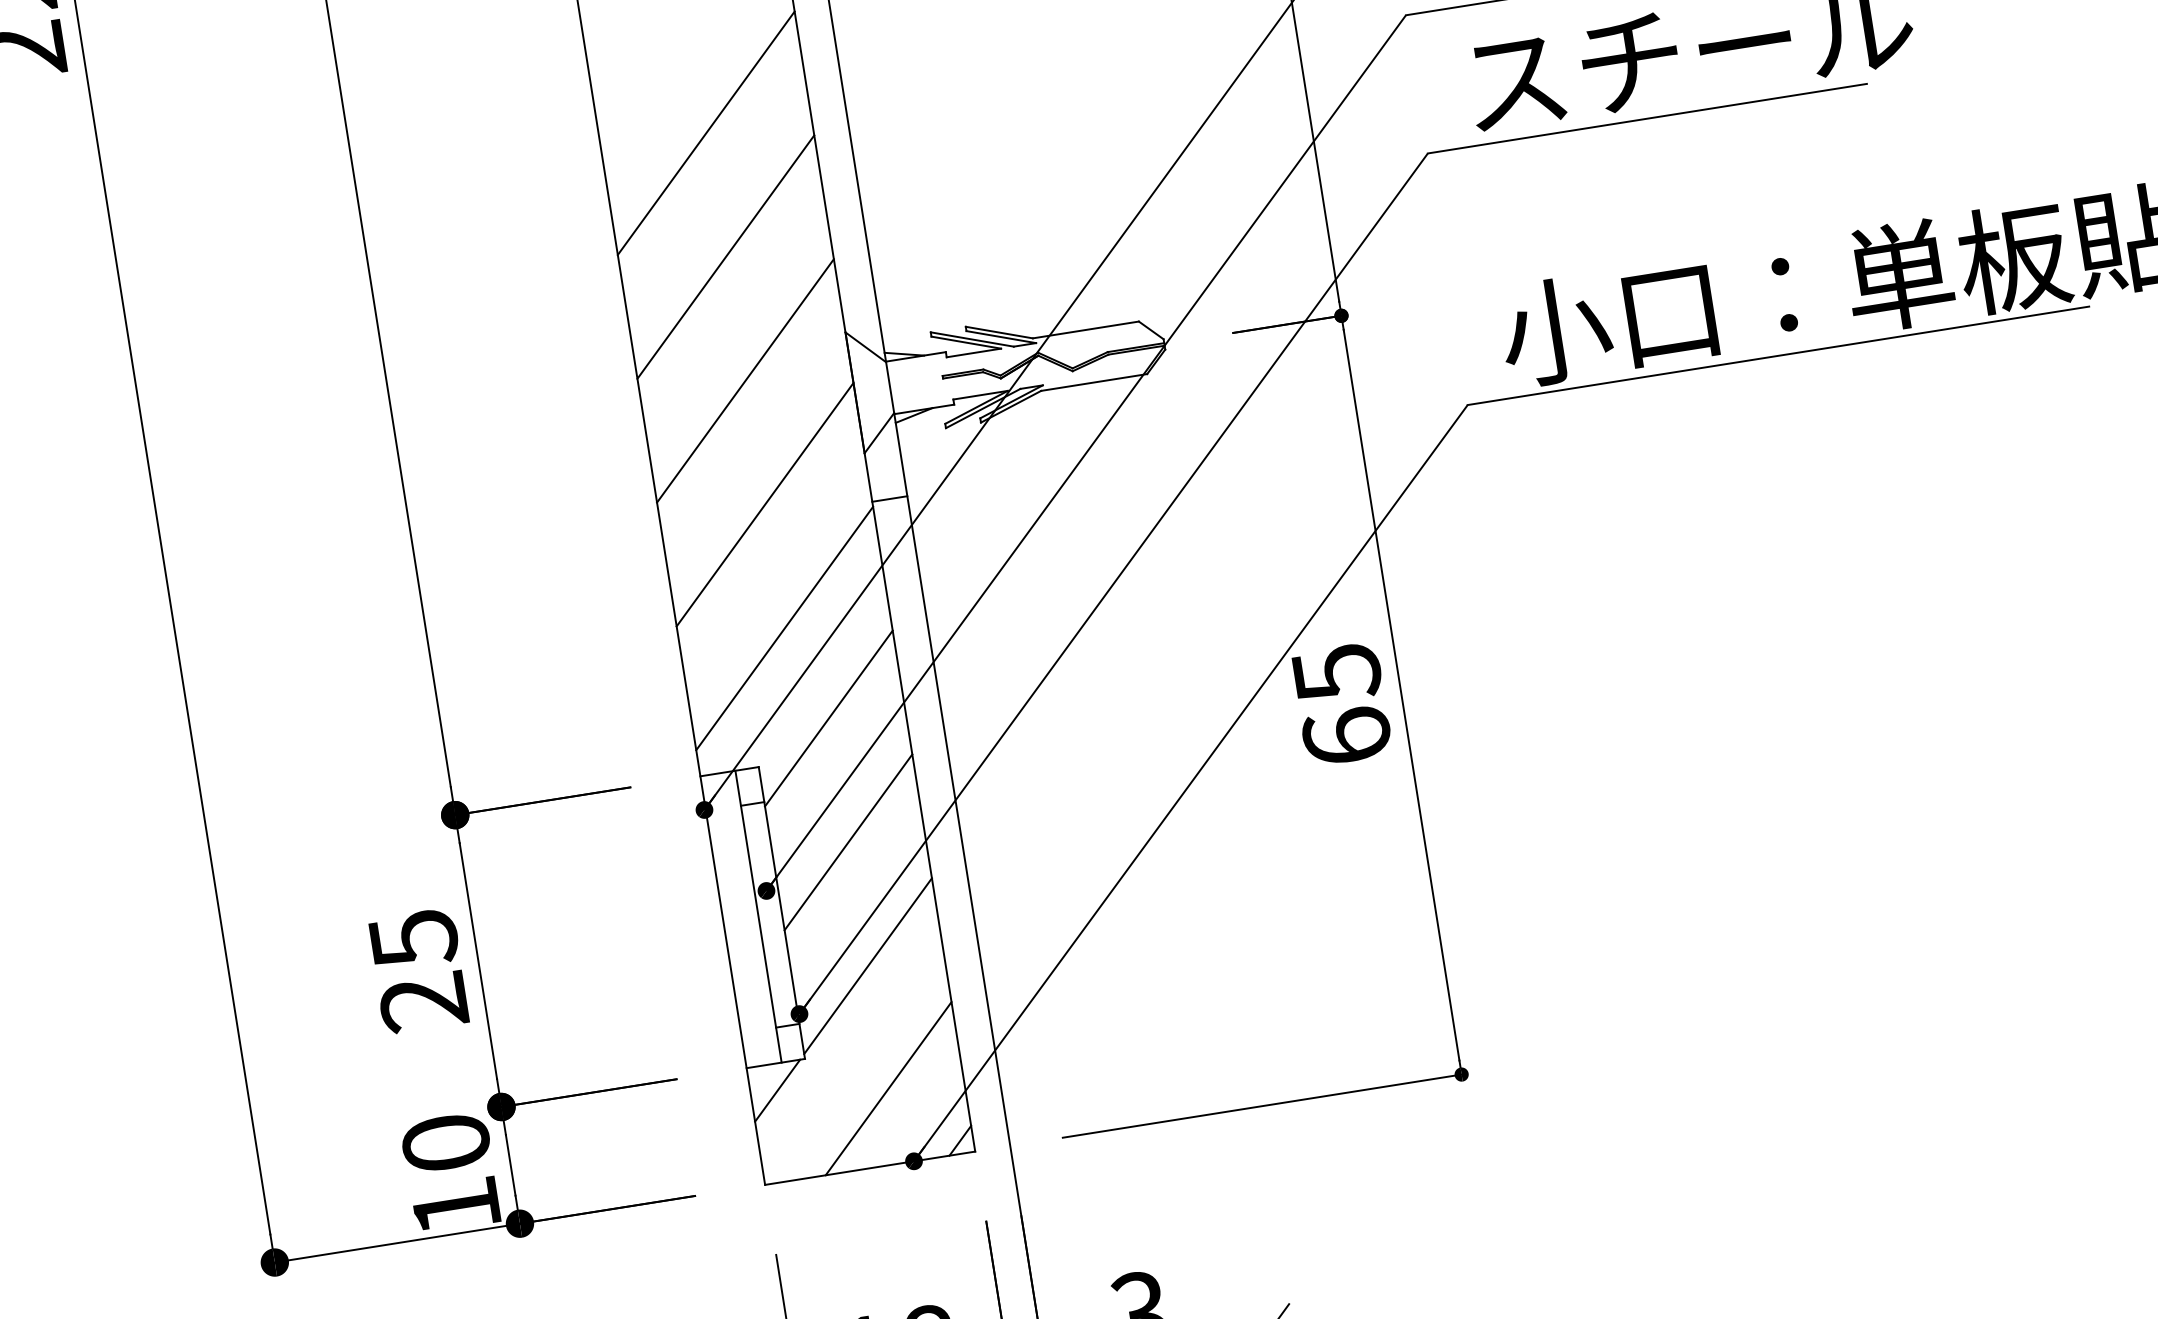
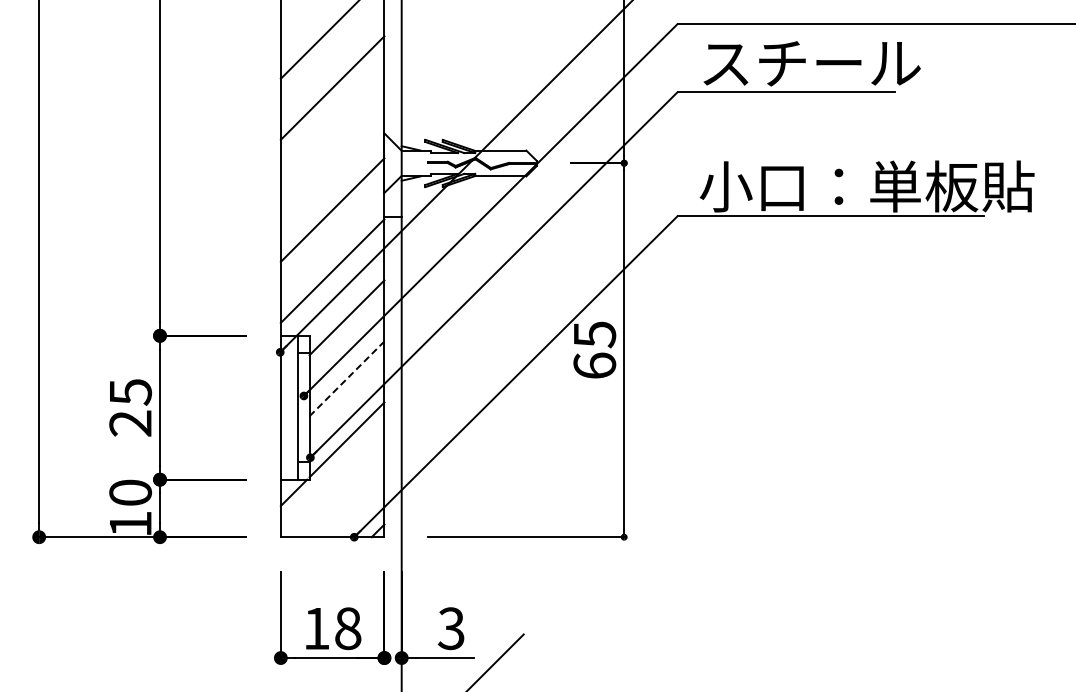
line: (744, 379) -> (332, 148), removed
line: (849, 841) -> (347, 378), solid -> dashed
line: (888, 1088) -> (347, 500), removed

